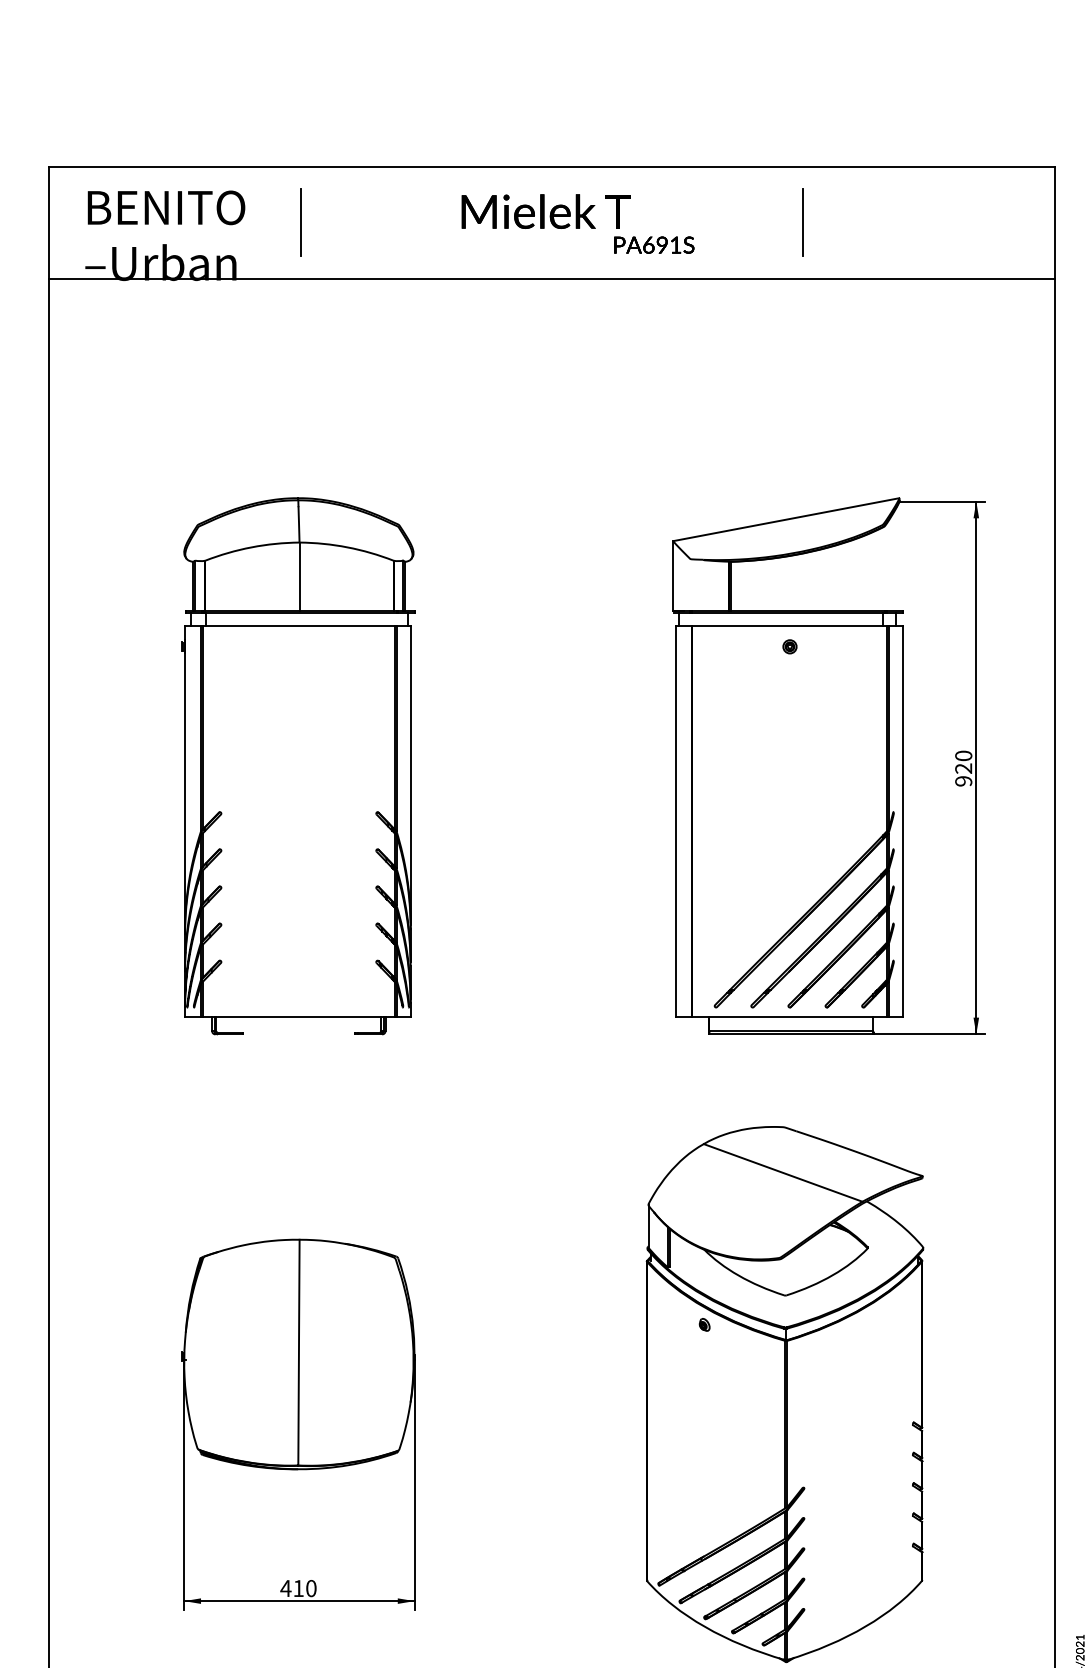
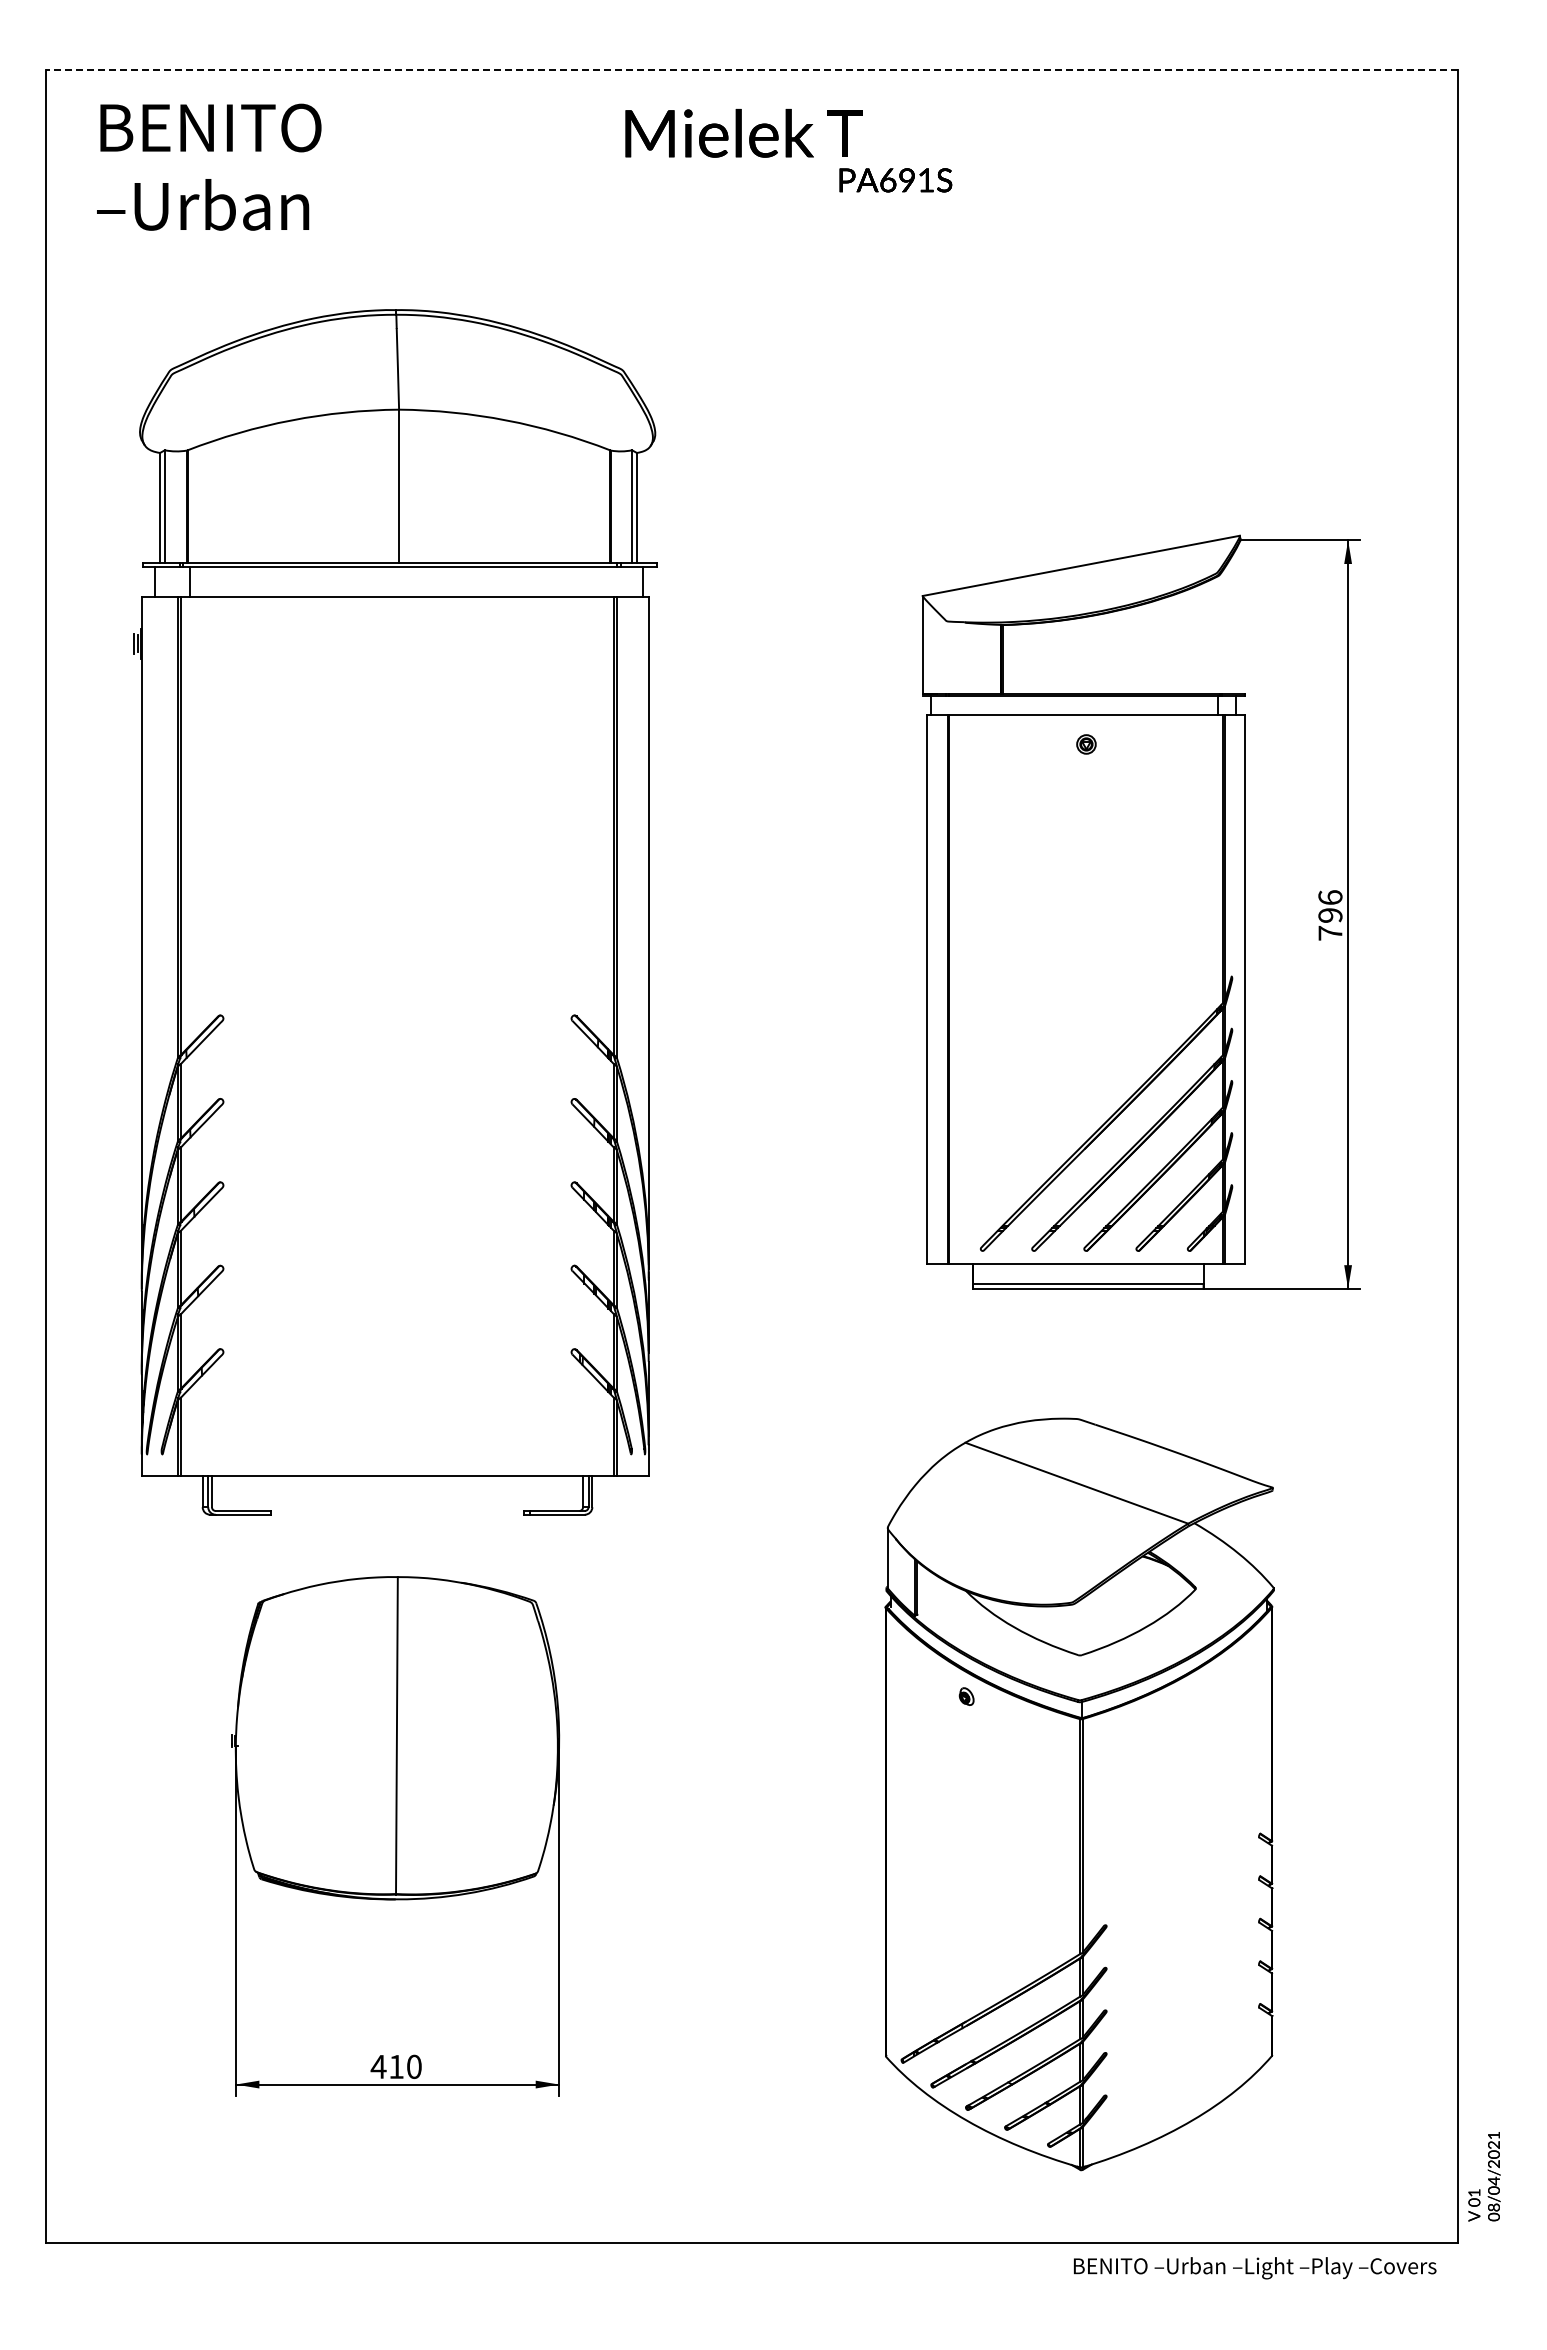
line: (552, 166) -> (752, 70), solid -> dashed
line: (300, 222) -> (399, 148), removed
line: (802, 222) -> (1104, 148), removed
line: (552, 278) -> (752, 227), removed
part: (297, 765) -> (395, 911), size x1.6
text: (963, 768) -> (1330, 915), 920 -> 796

